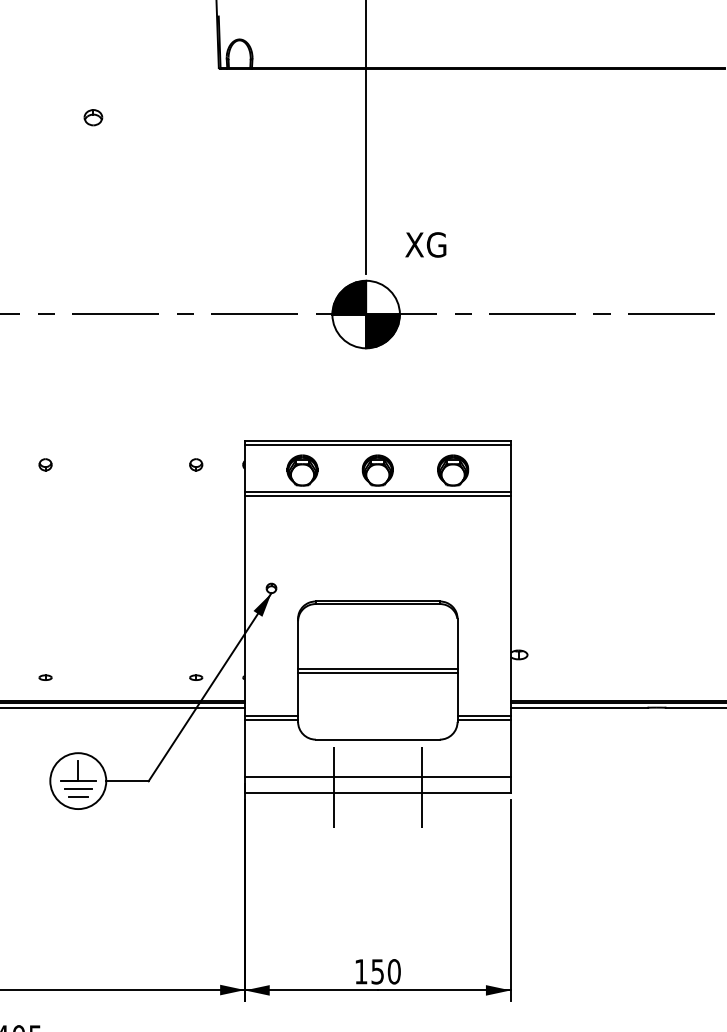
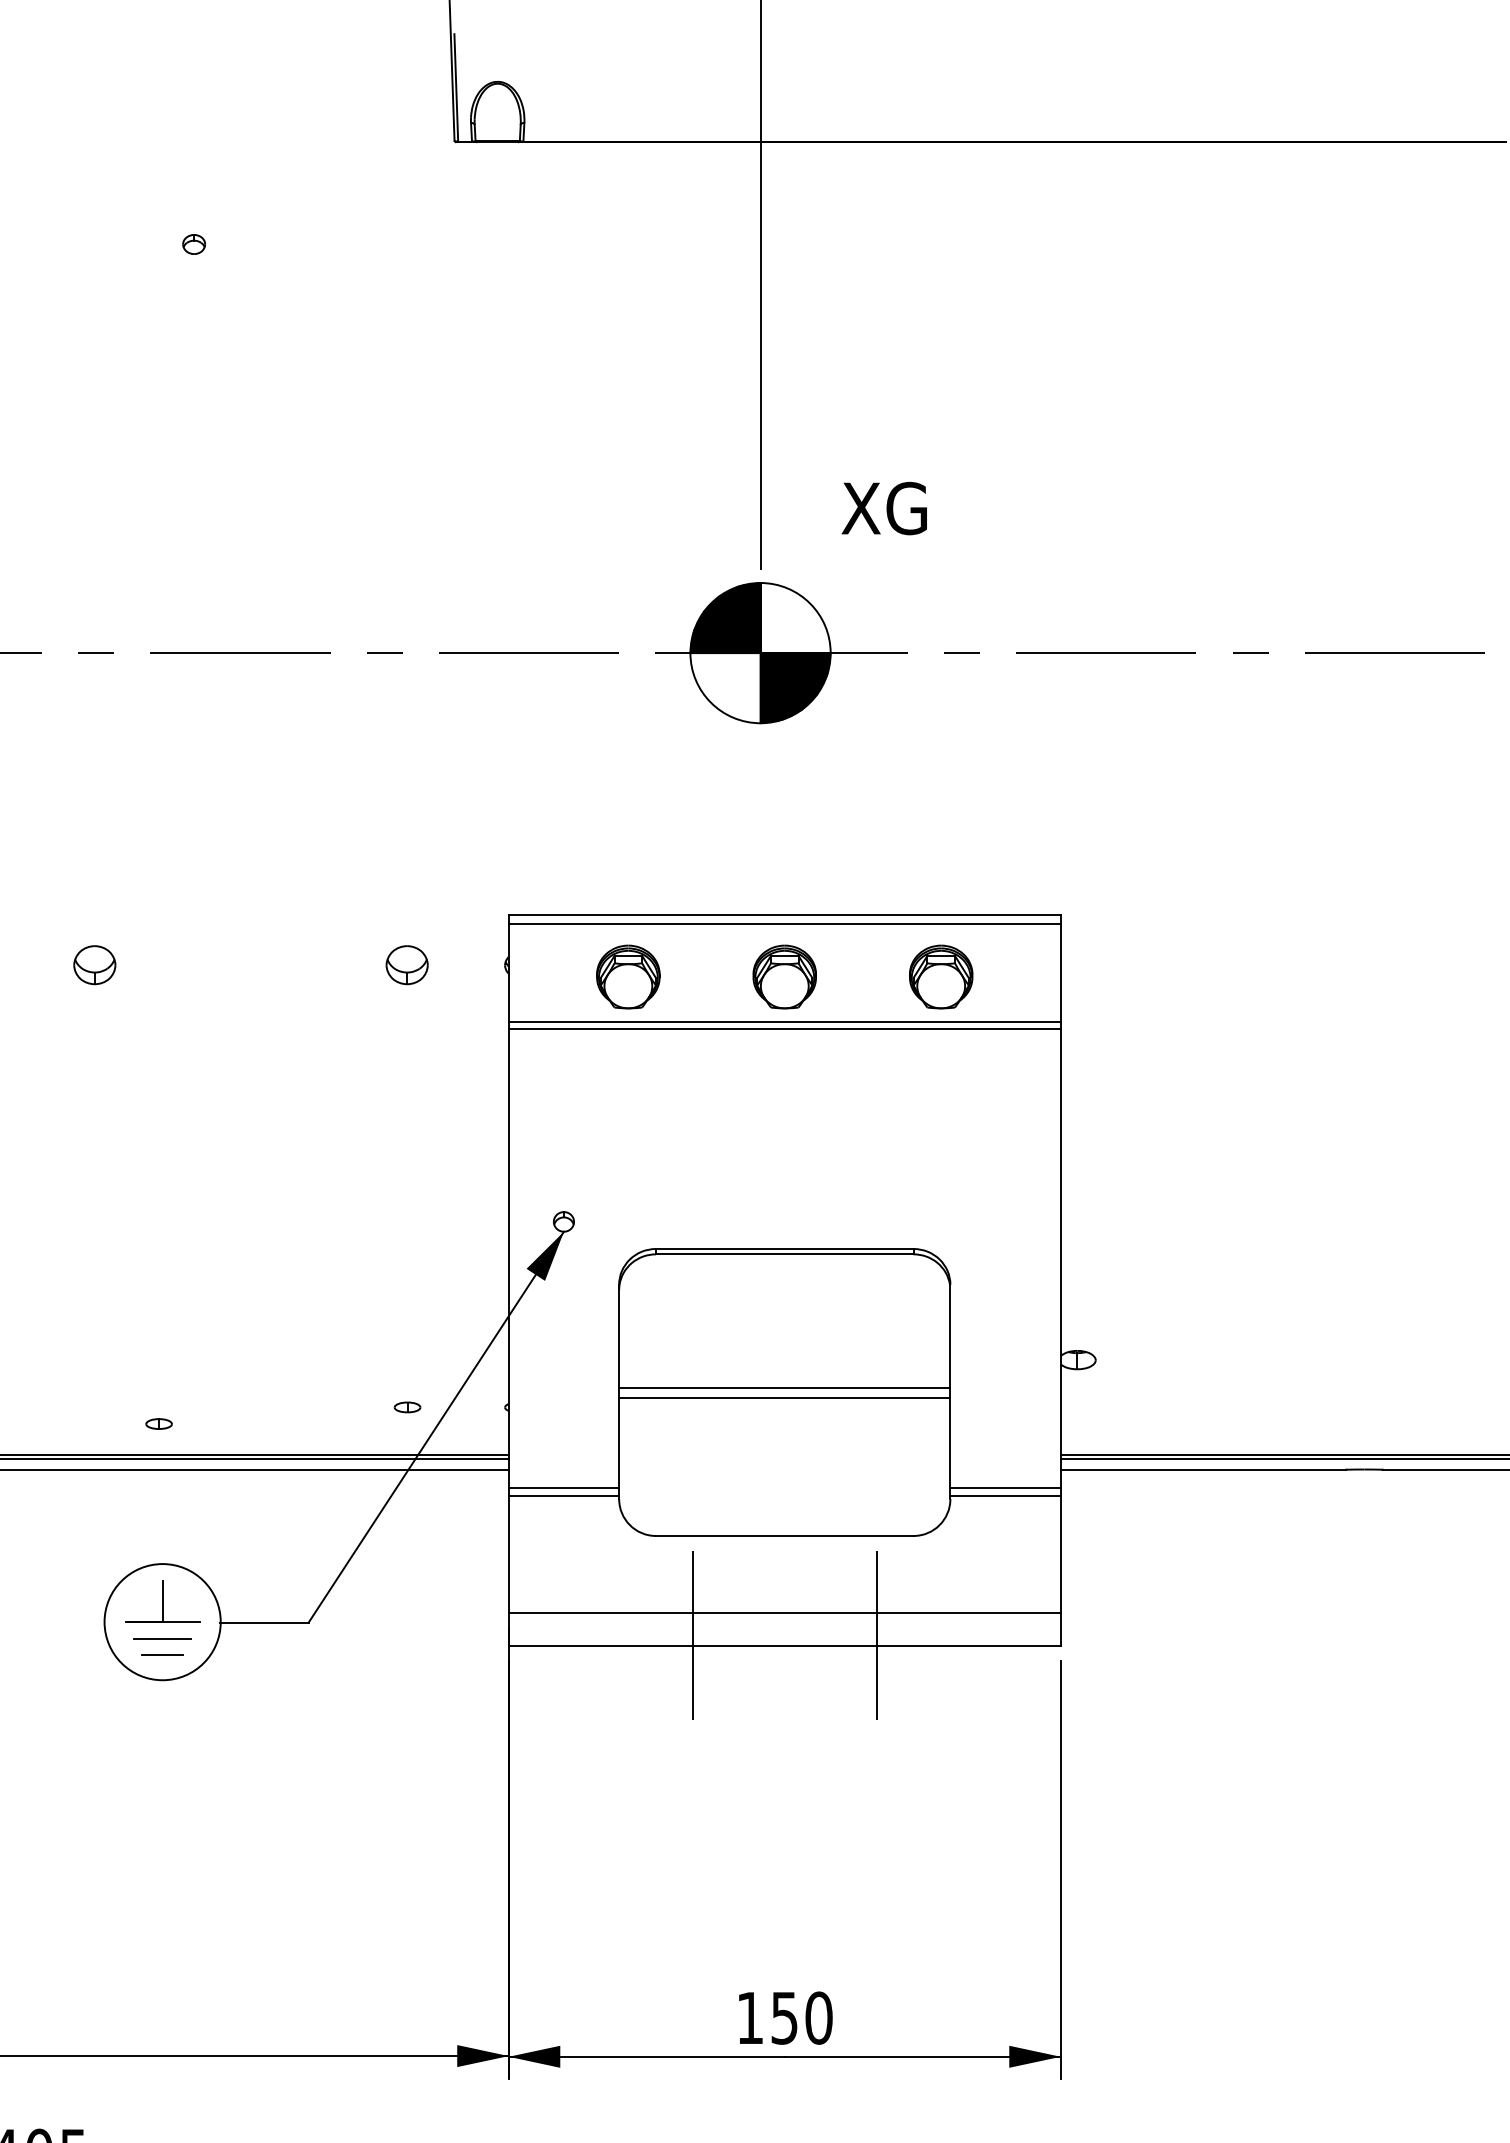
part: (93, 117) -> (194, 243), size x0.6
part: (45, 464) -> (94, 964), size x1.6
part: (196, 464) -> (408, 964), size x1.6
part: (45, 677) -> (158, 1423), moved

